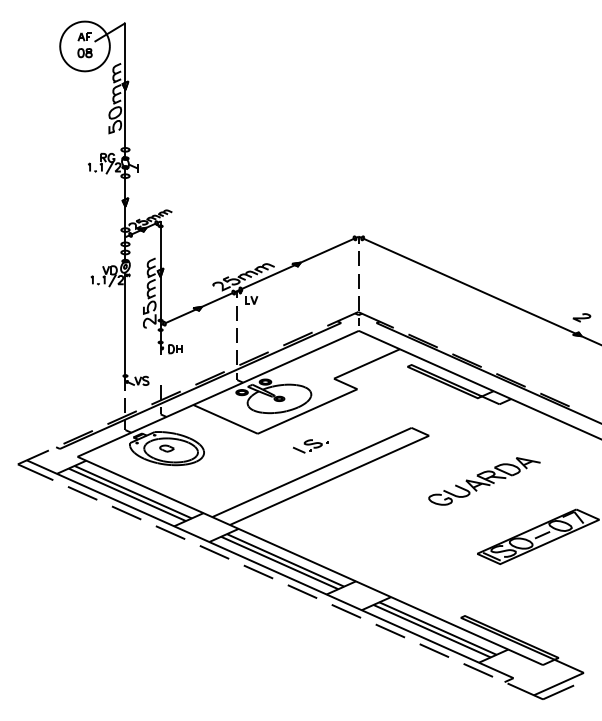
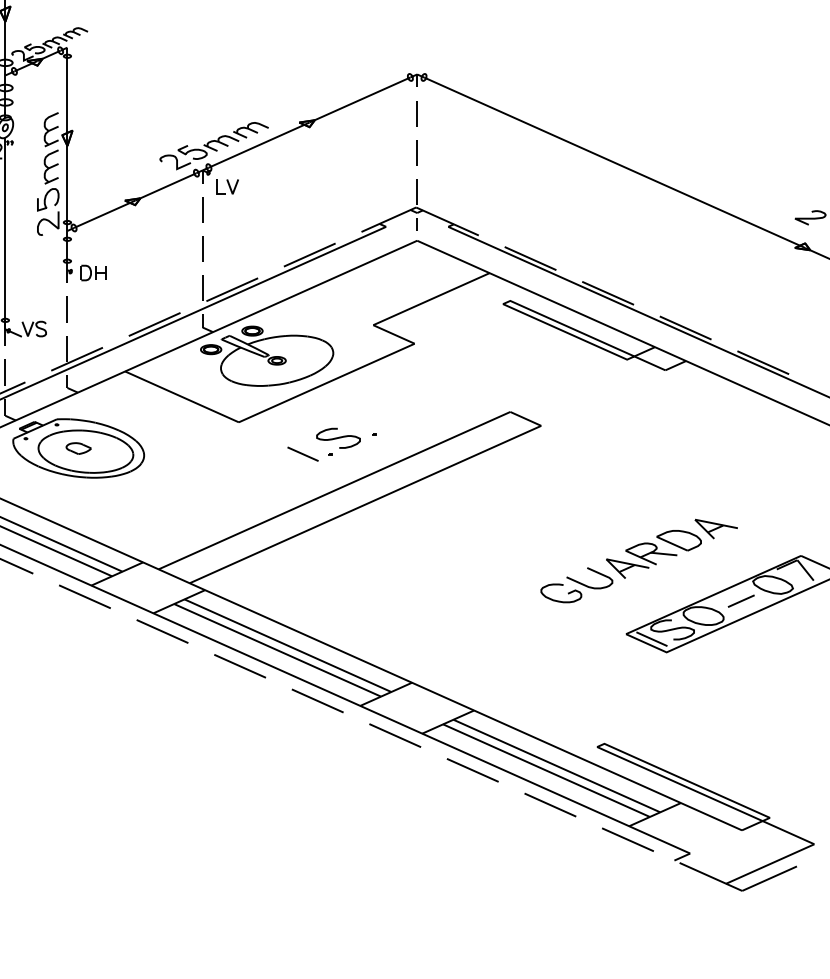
line: (160, 369) -> (67, 308), added
part: (310, 446) -> (331, 444), size x1.43
part: (484, 481) -> (638, 561), moved

